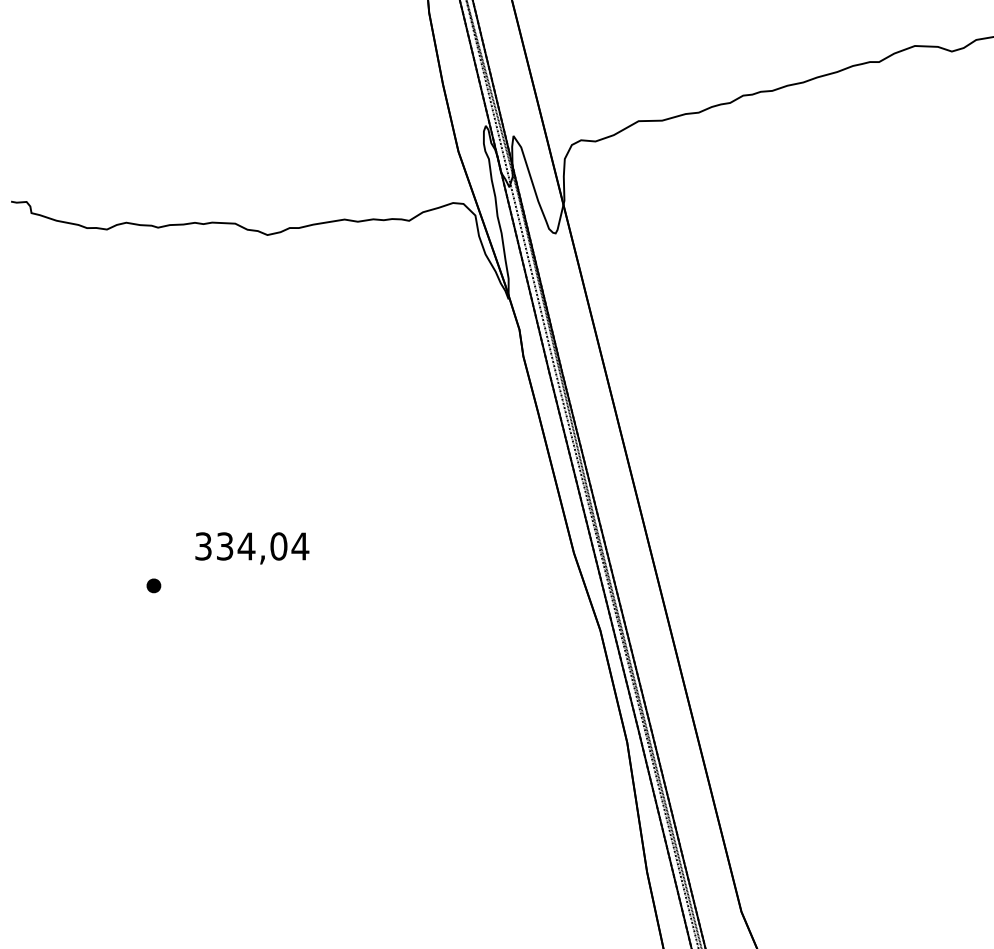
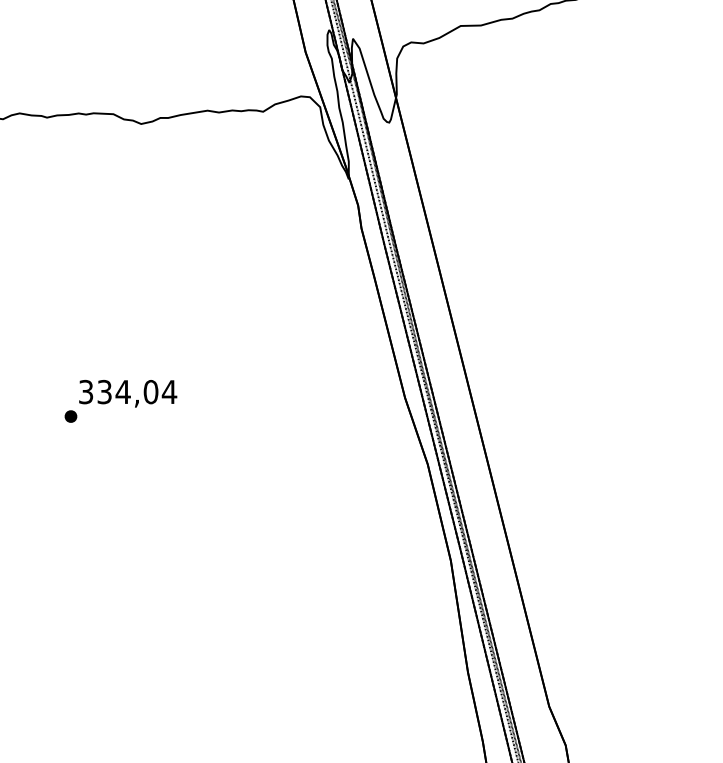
part: (153, 585) -> (70, 416), moved

